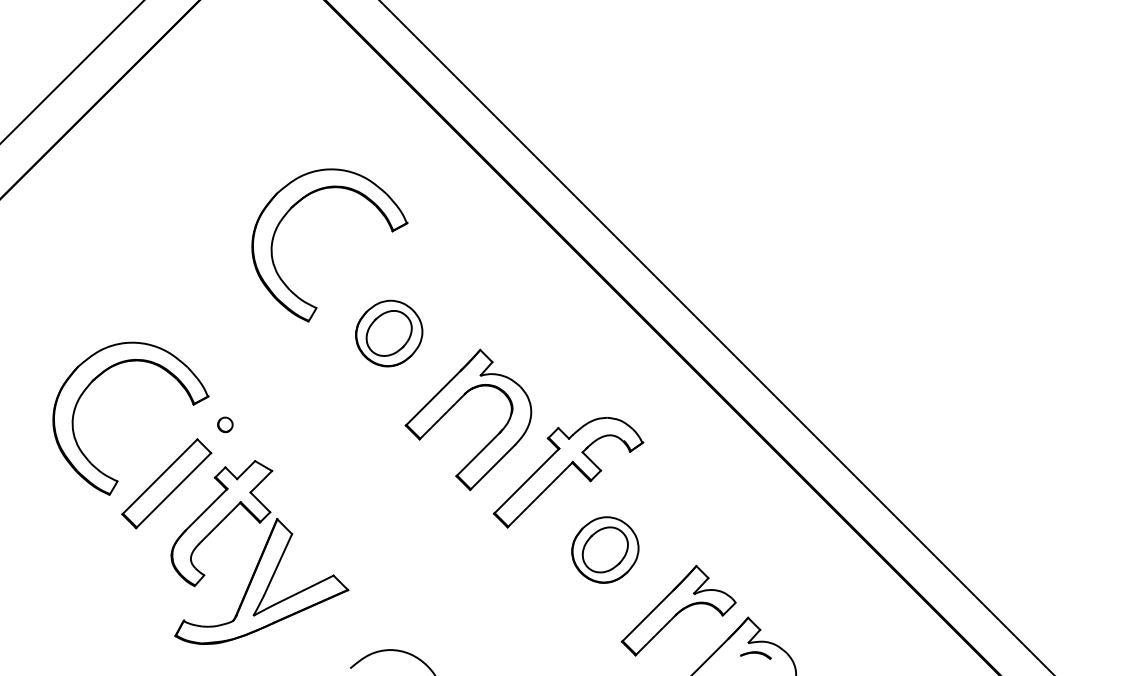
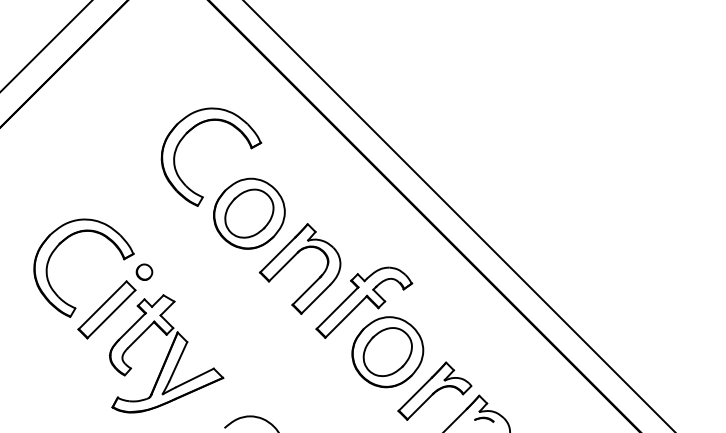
part: (389, 333) -> (249, 213), size x1.67
part: (225, 423) -> (144, 271), size x1.67
part: (604, 550) -> (387, 352), size x1.67

